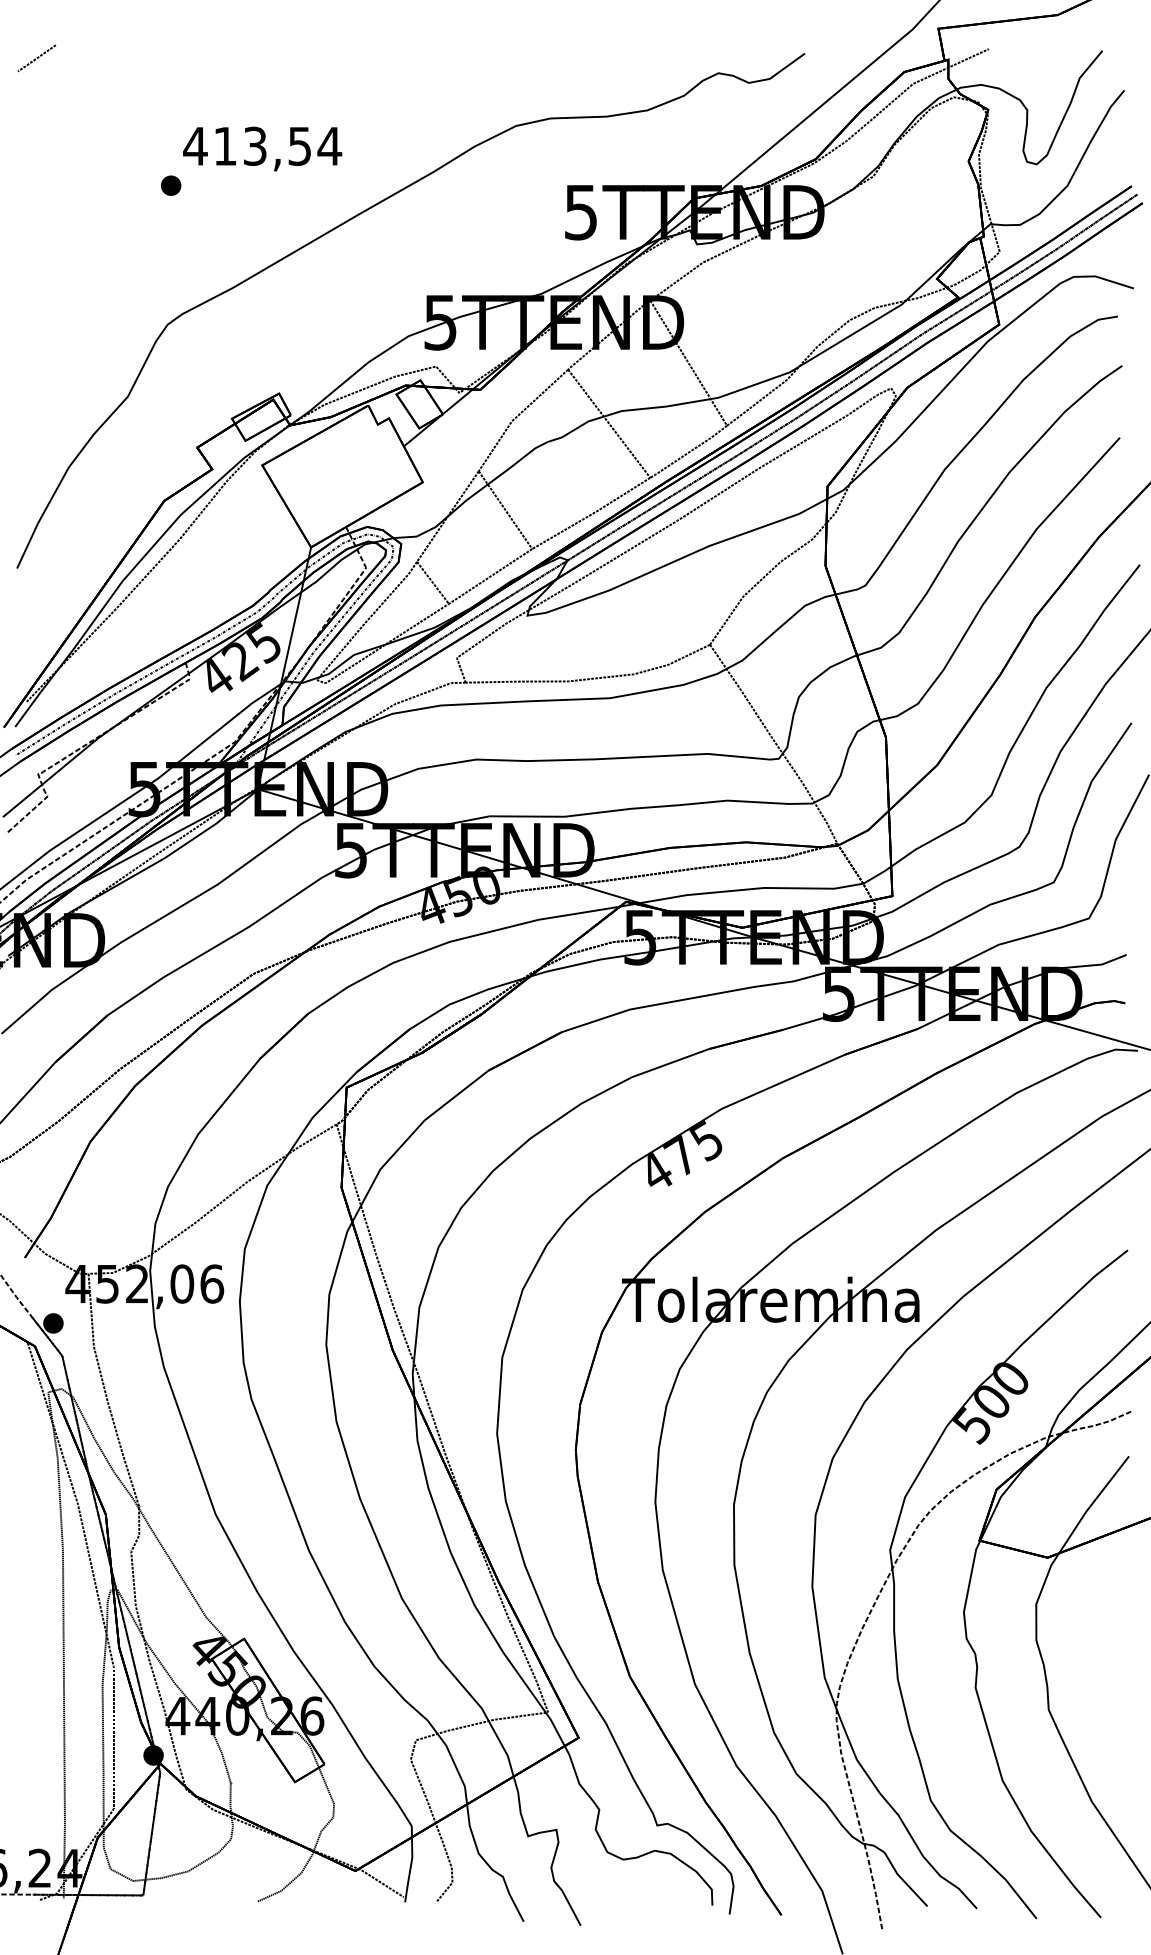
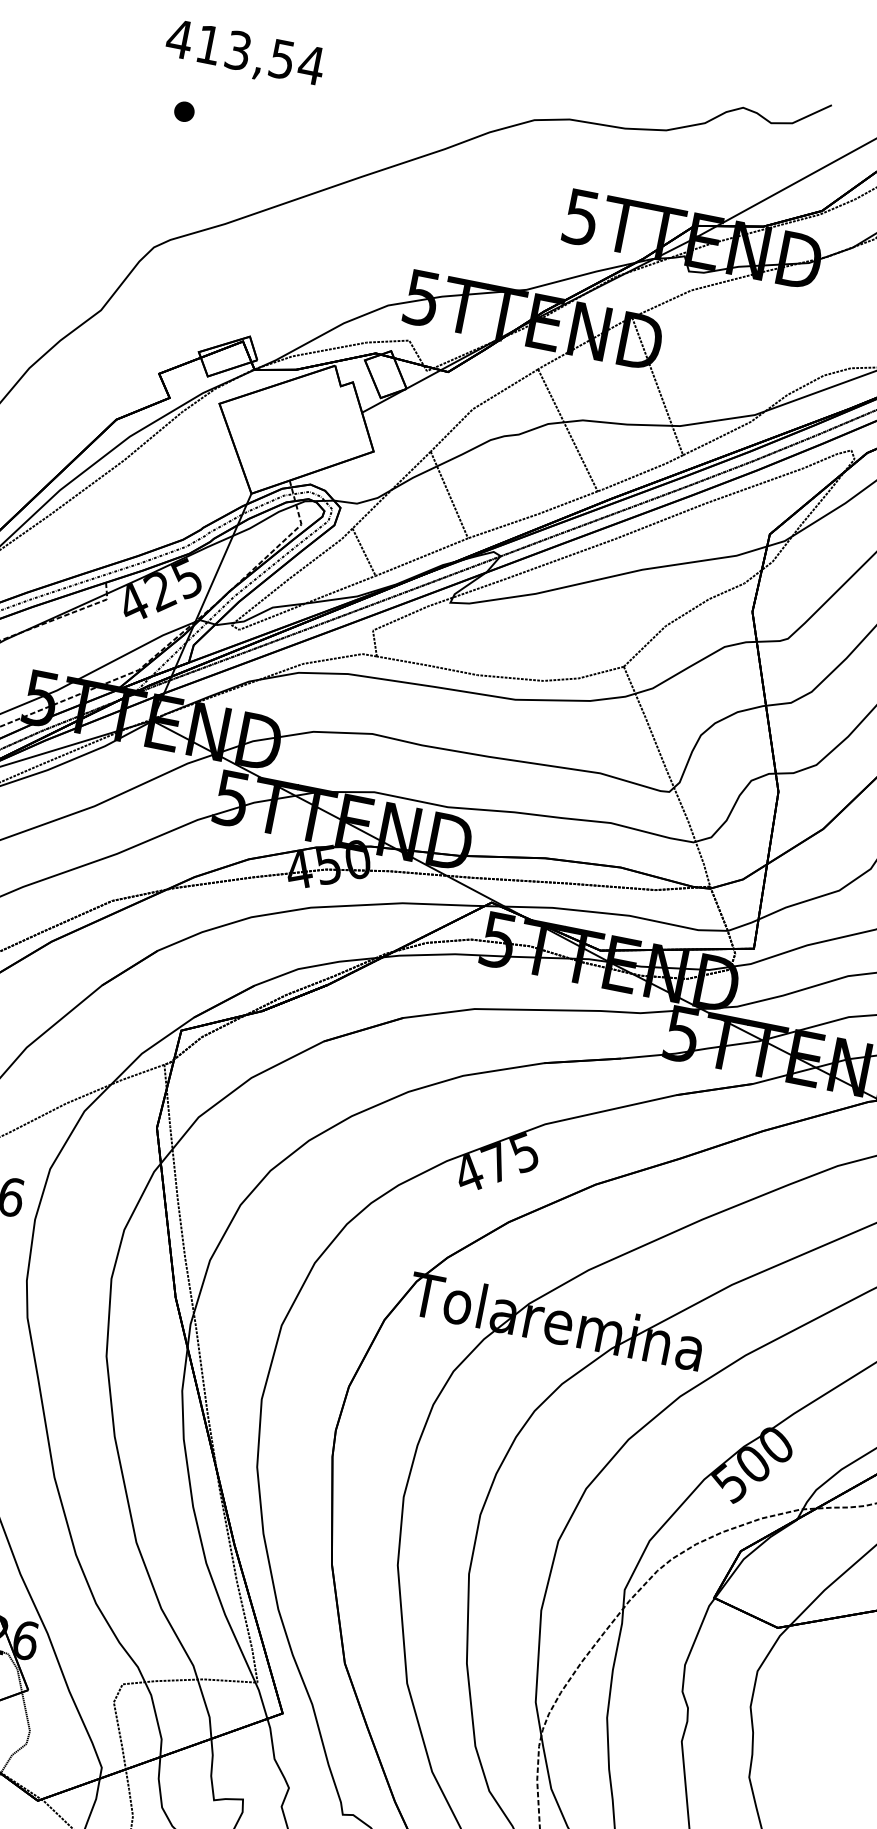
text: (262, 148) -> (245, 54), moved

